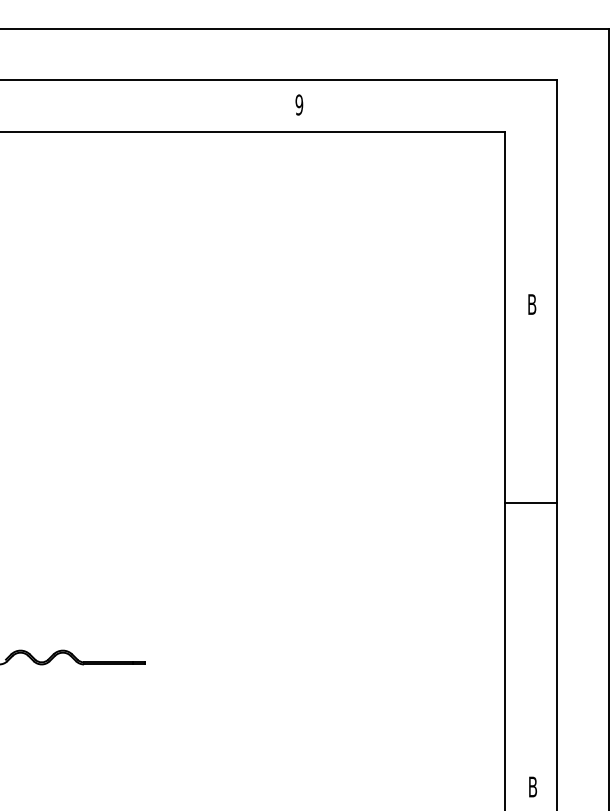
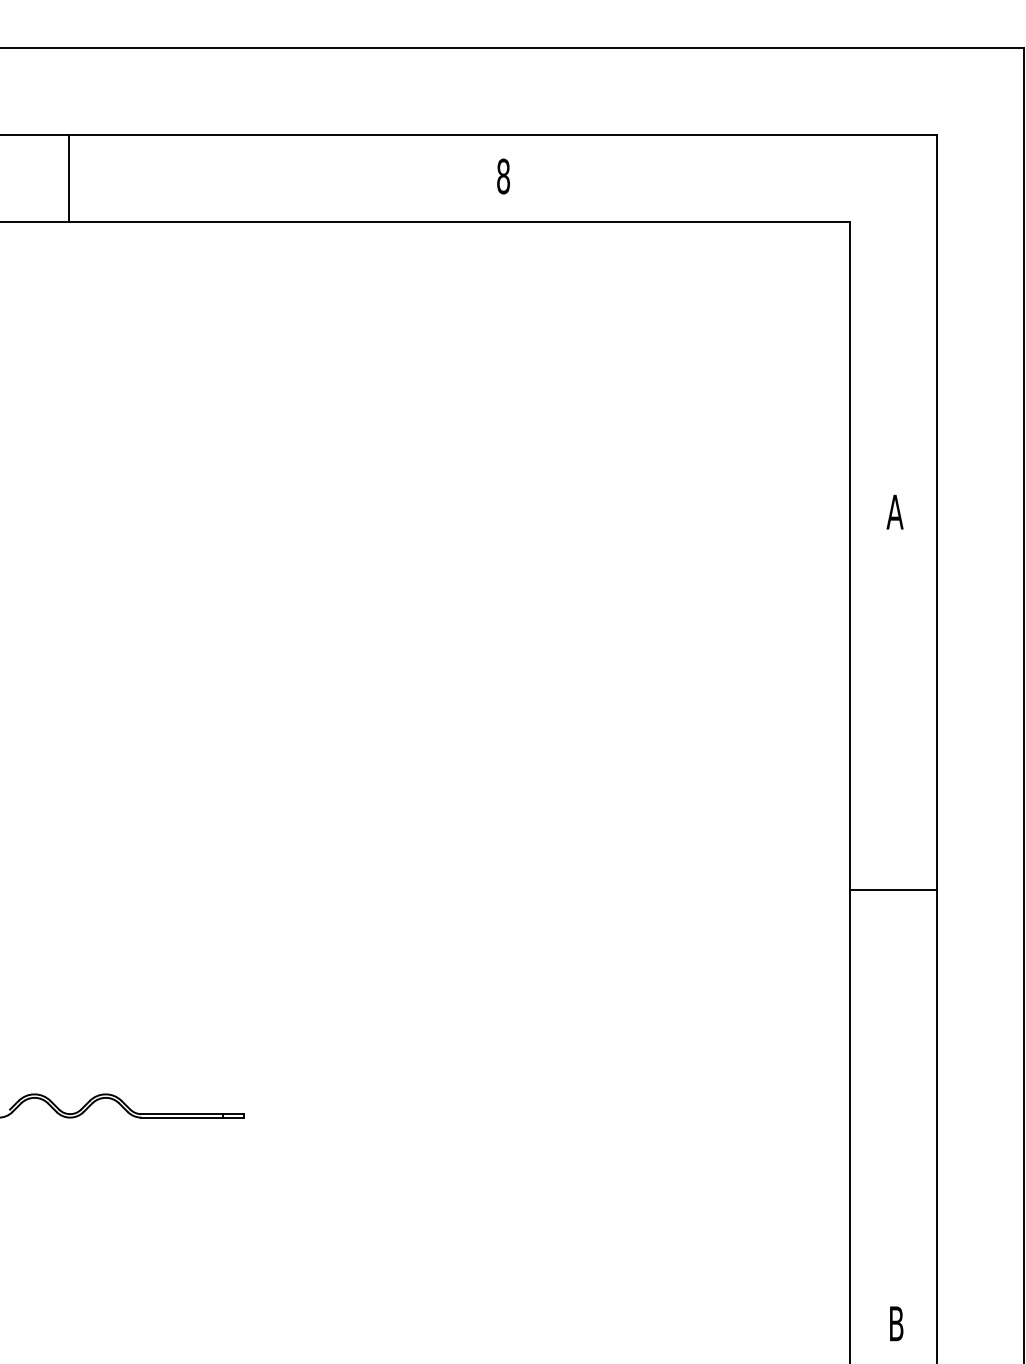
text: (299, 104) -> (503, 175), 9 -> 8
line: (41, 106) -> (69, 179), added
text: (532, 304) -> (895, 512), B -> A
line: (530, 503) -> (892, 890), moved

